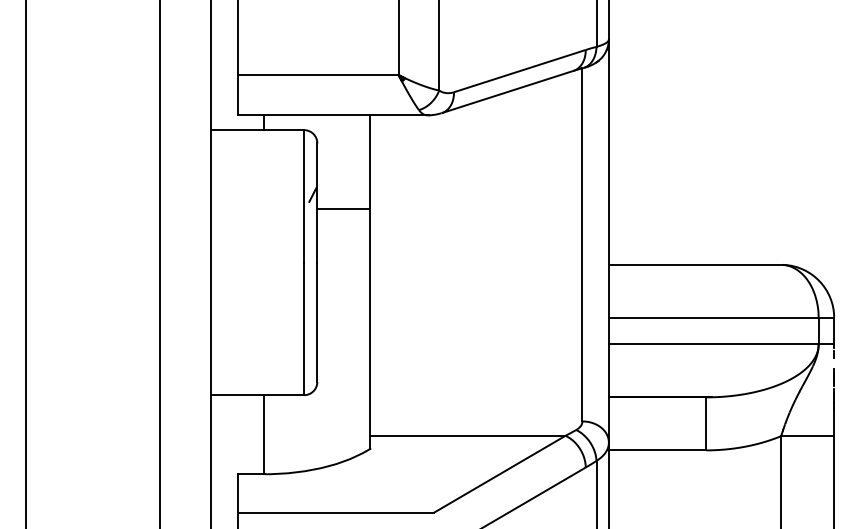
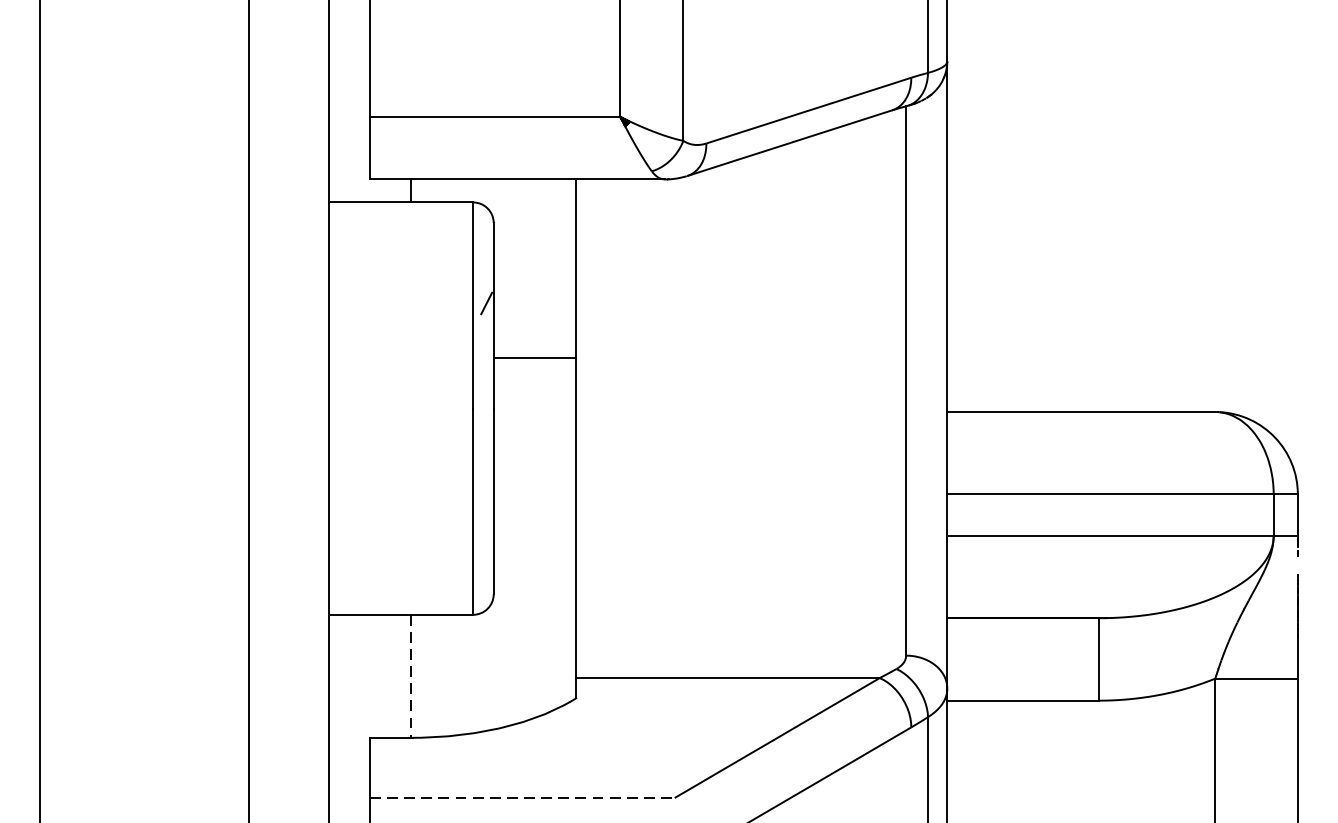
line: (343, 209) -> (534, 358), moved
line: (264, 434) -> (411, 675), solid -> dashed
line: (335, 512) -> (521, 797), solid -> dashed

